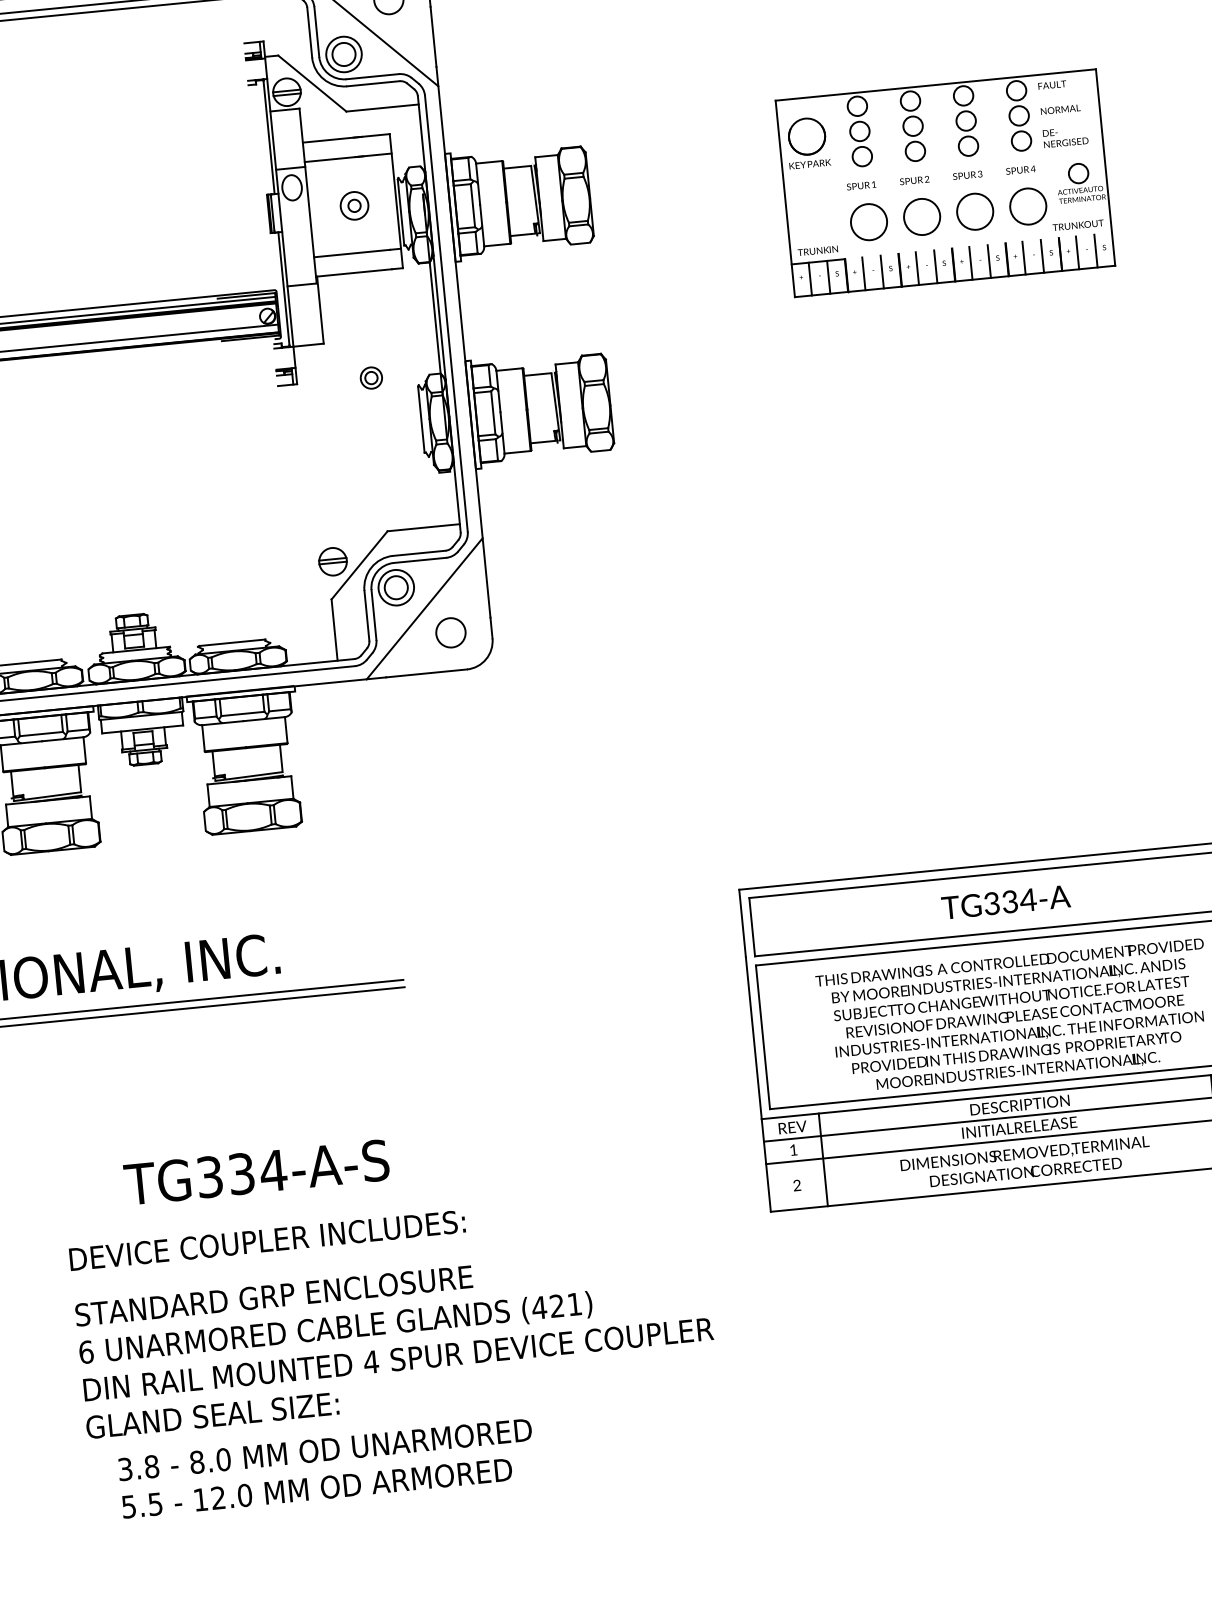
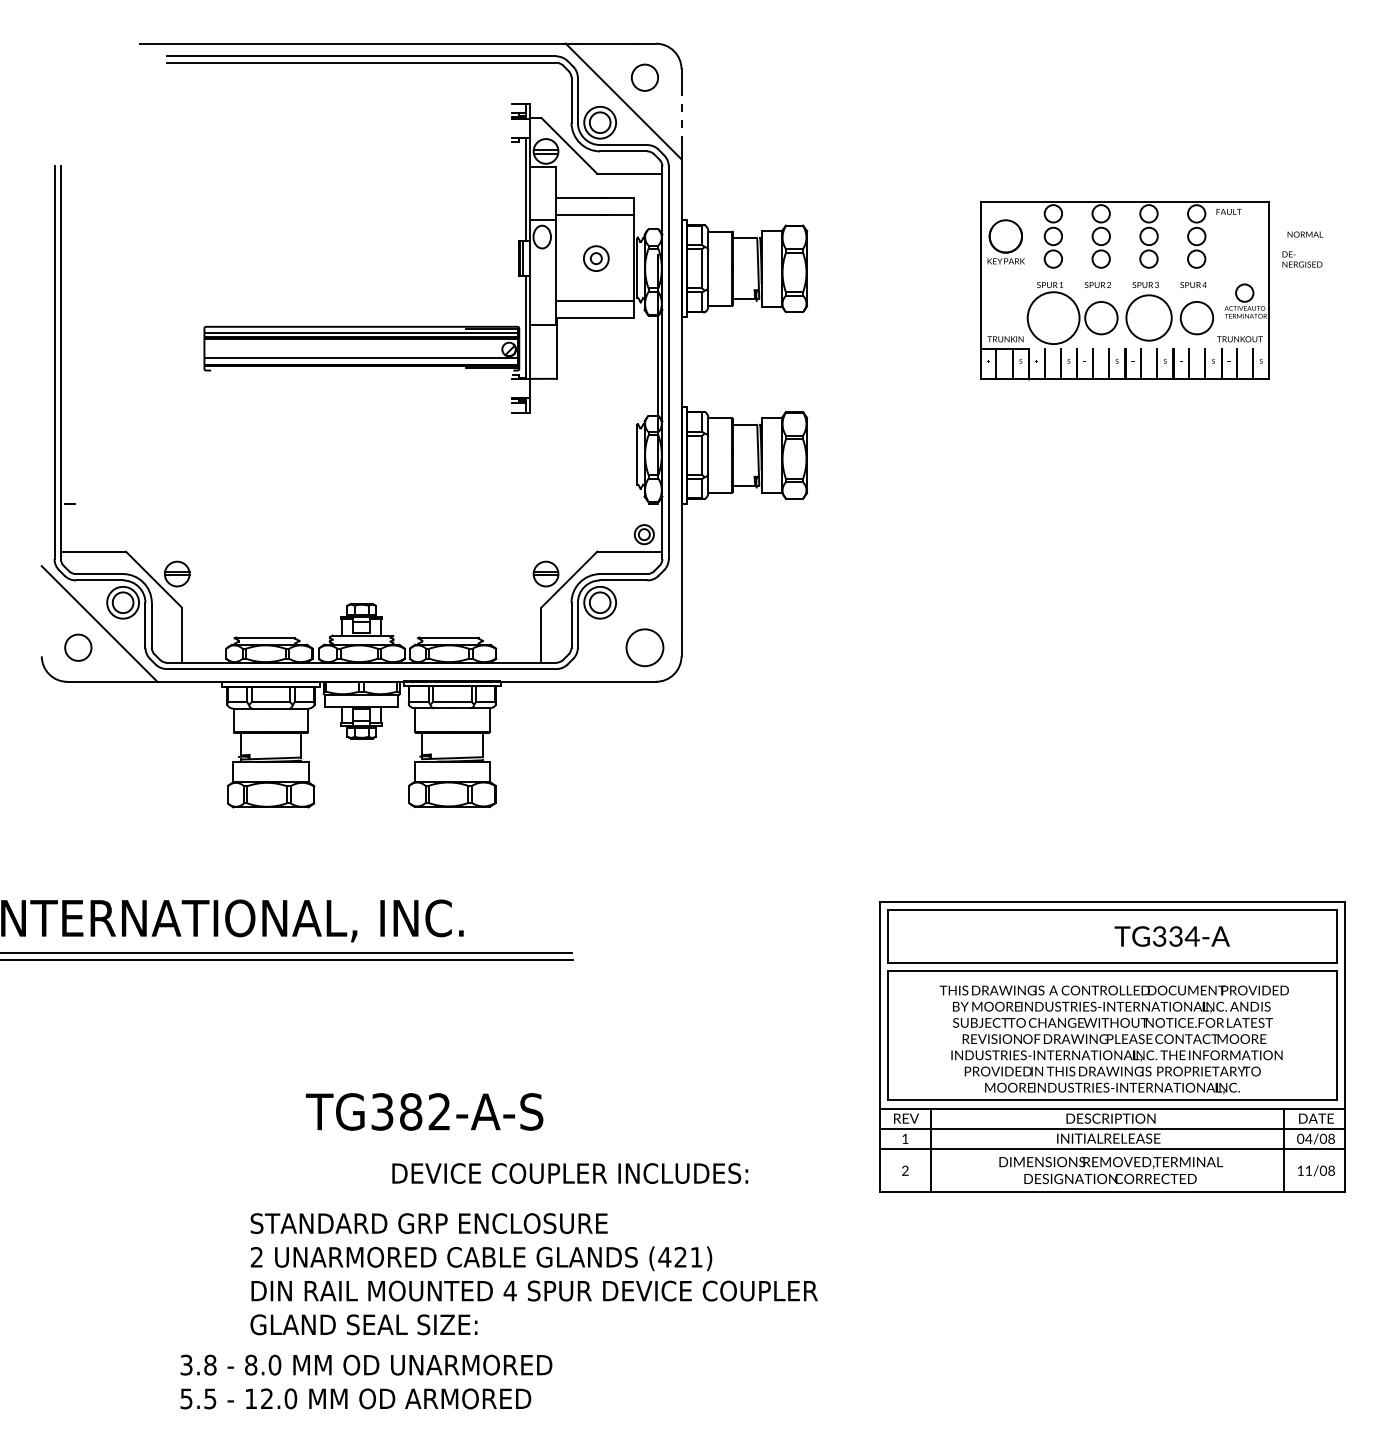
line: (433, 37) -> (681, 115), solid -> dashed
text: (1060, 109) -> (1305, 234), moved
text: (1065, 137) -> (1302, 259), moved
circle: (975, 212) -> (1149, 318), size x1.4
circle: (868, 221) -> (1053, 317), size x1.6
part: (370, 377) -> (643, 534), moved
line: (424, 608) -> (623, 623), removed
circle: (450, 632) -> (644, 647), size x1.4
text: (1005, 902) -> (1171, 936), moved
text: (257, 1171) -> (425, 1111), TG334-A-S -> TG382-A-S
text: (267, 1240) -> (570, 1173), moved
text: (85, 1351) -> (256, 1256), 6 -> 2
text: (327, 1467) -> (366, 1381), moved

